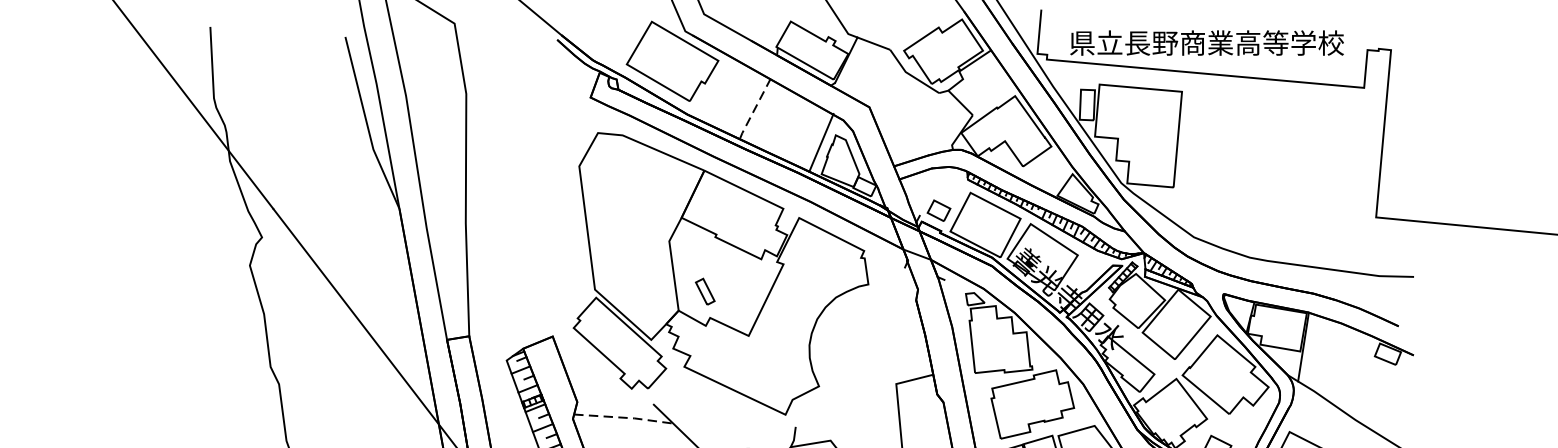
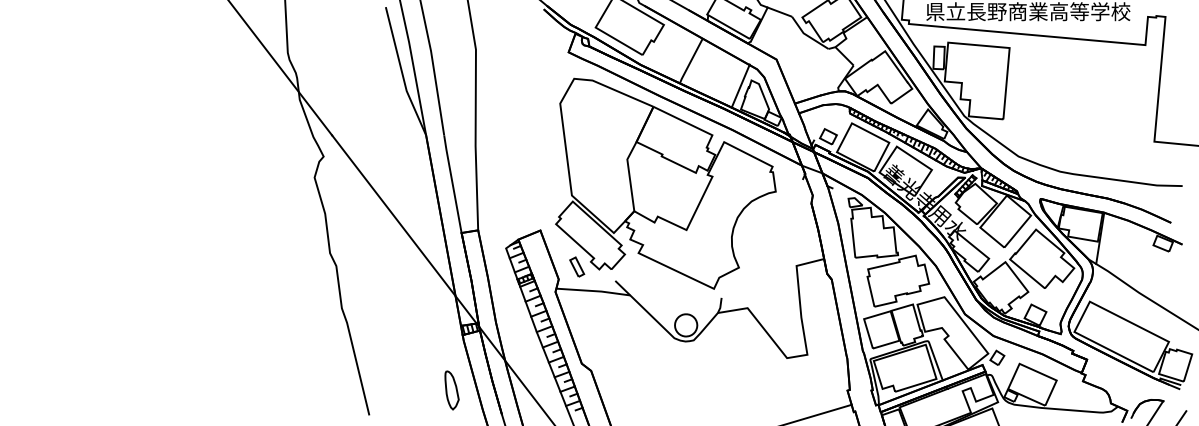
line: (755, 109) -> (691, 61), dashed -> solid
part: (705, 290) -> (577, 266), moved
line: (623, 418) -> (593, 291), dashed -> solid

